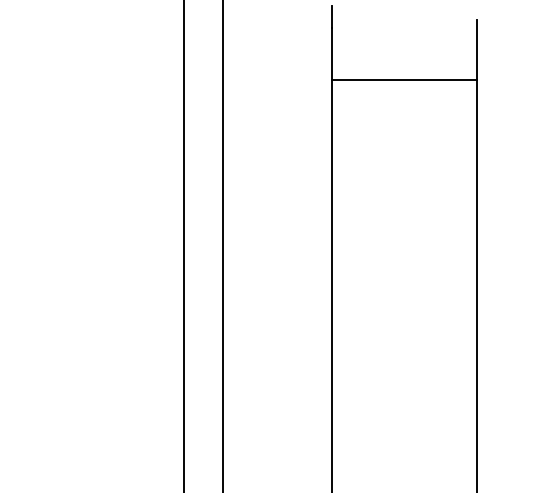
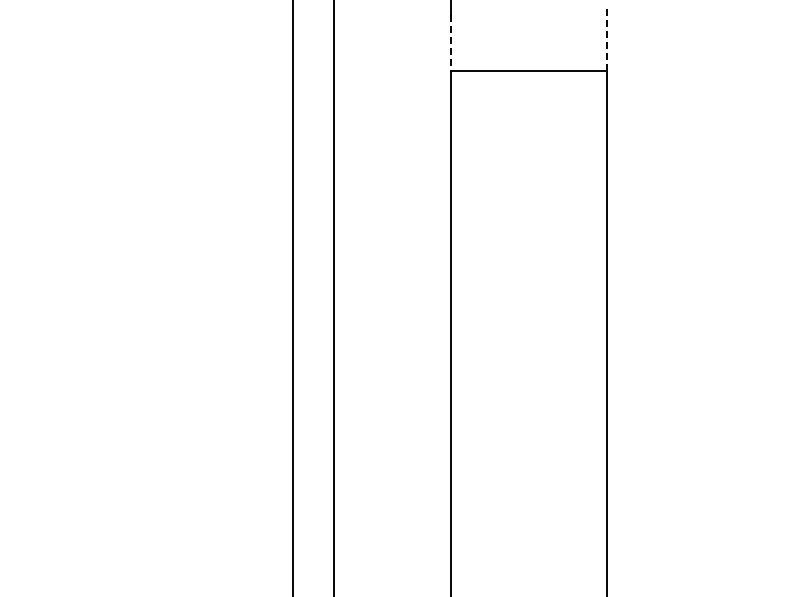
line: (476, 49) -> (606, 37), solid -> dashed
line: (332, 53) -> (451, 42), solid -> dashed

